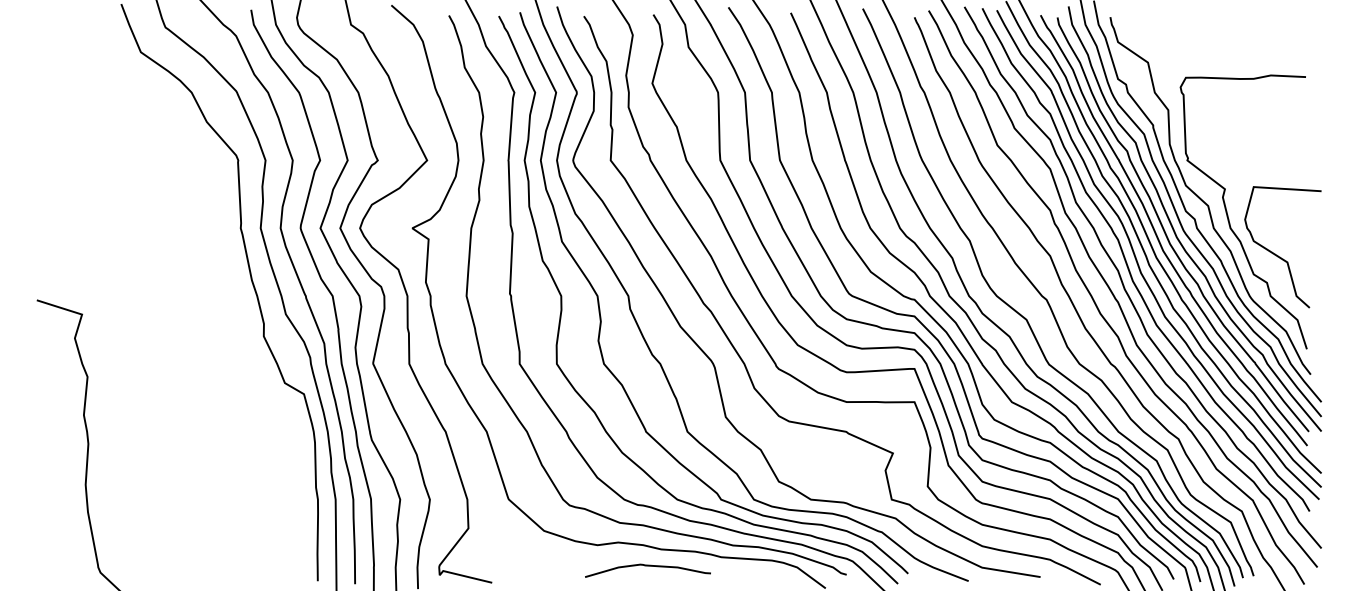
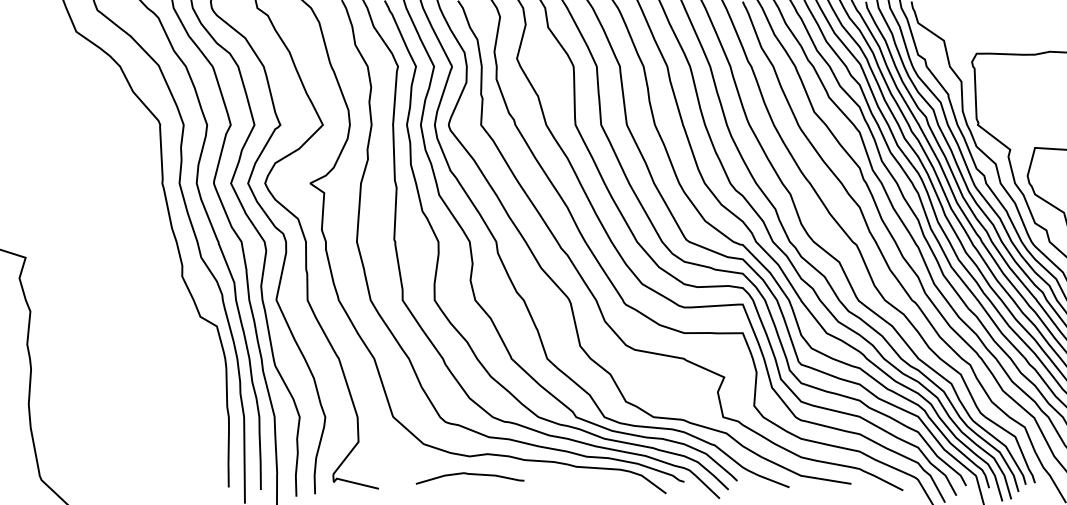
curve: (647, 566) -> (469, 474), moved

